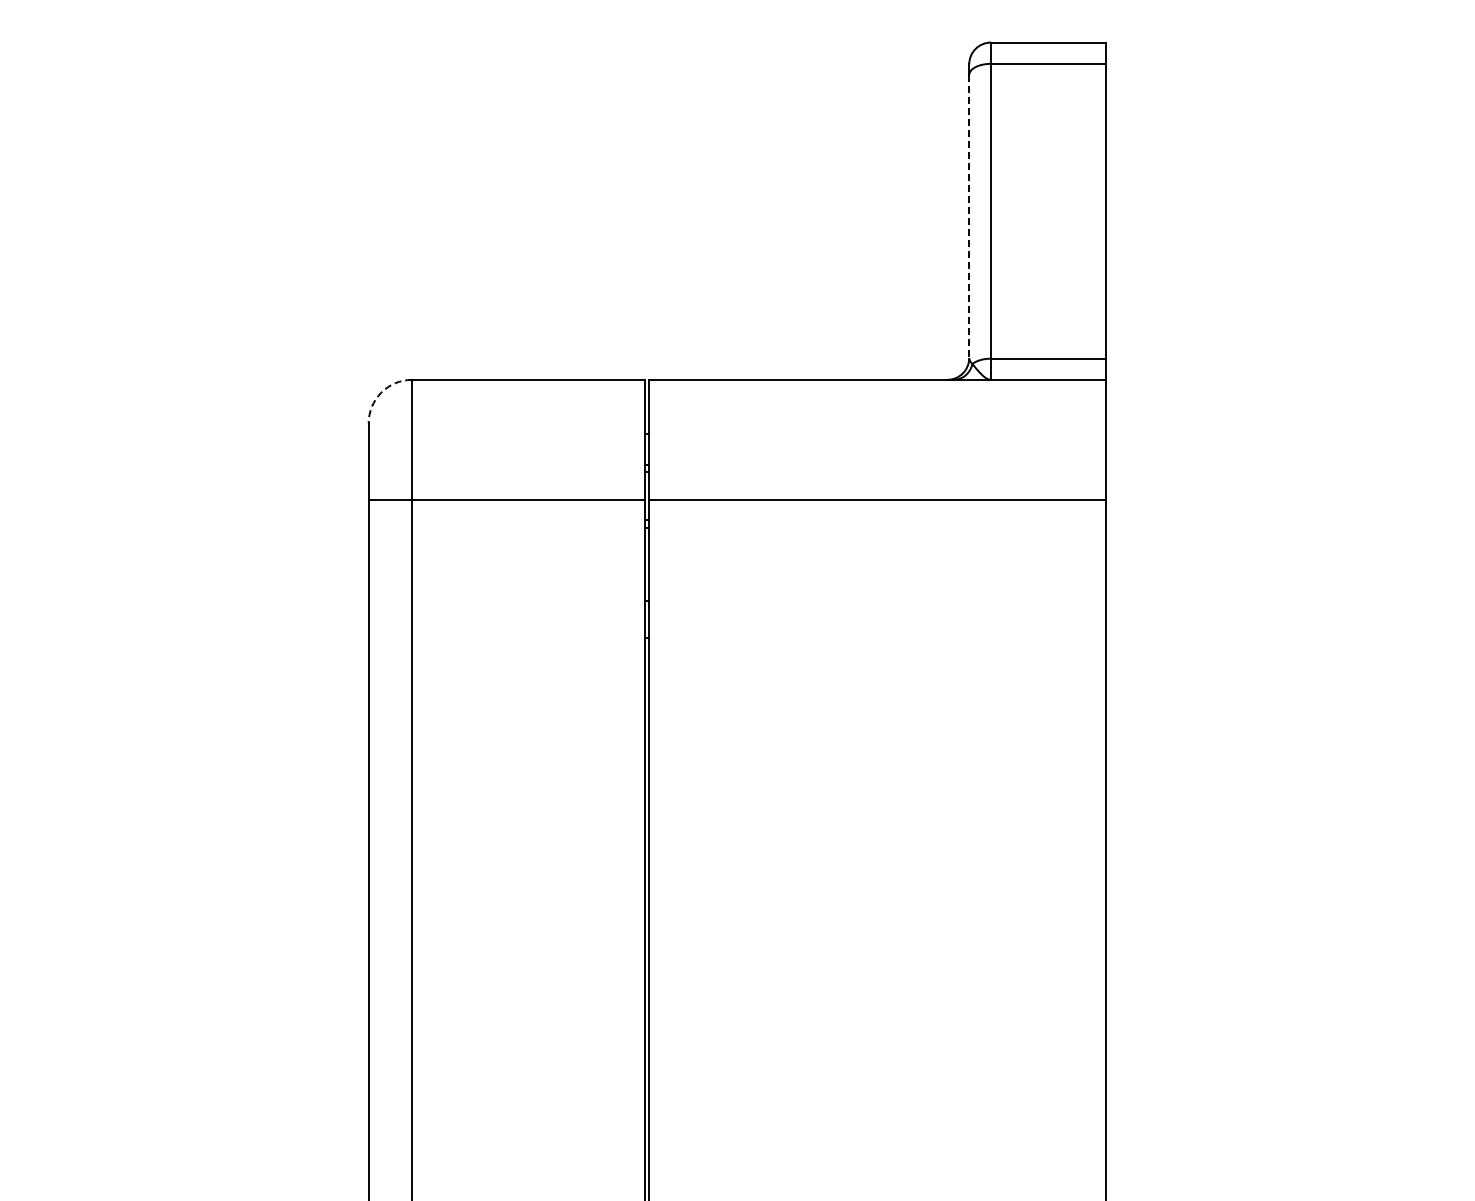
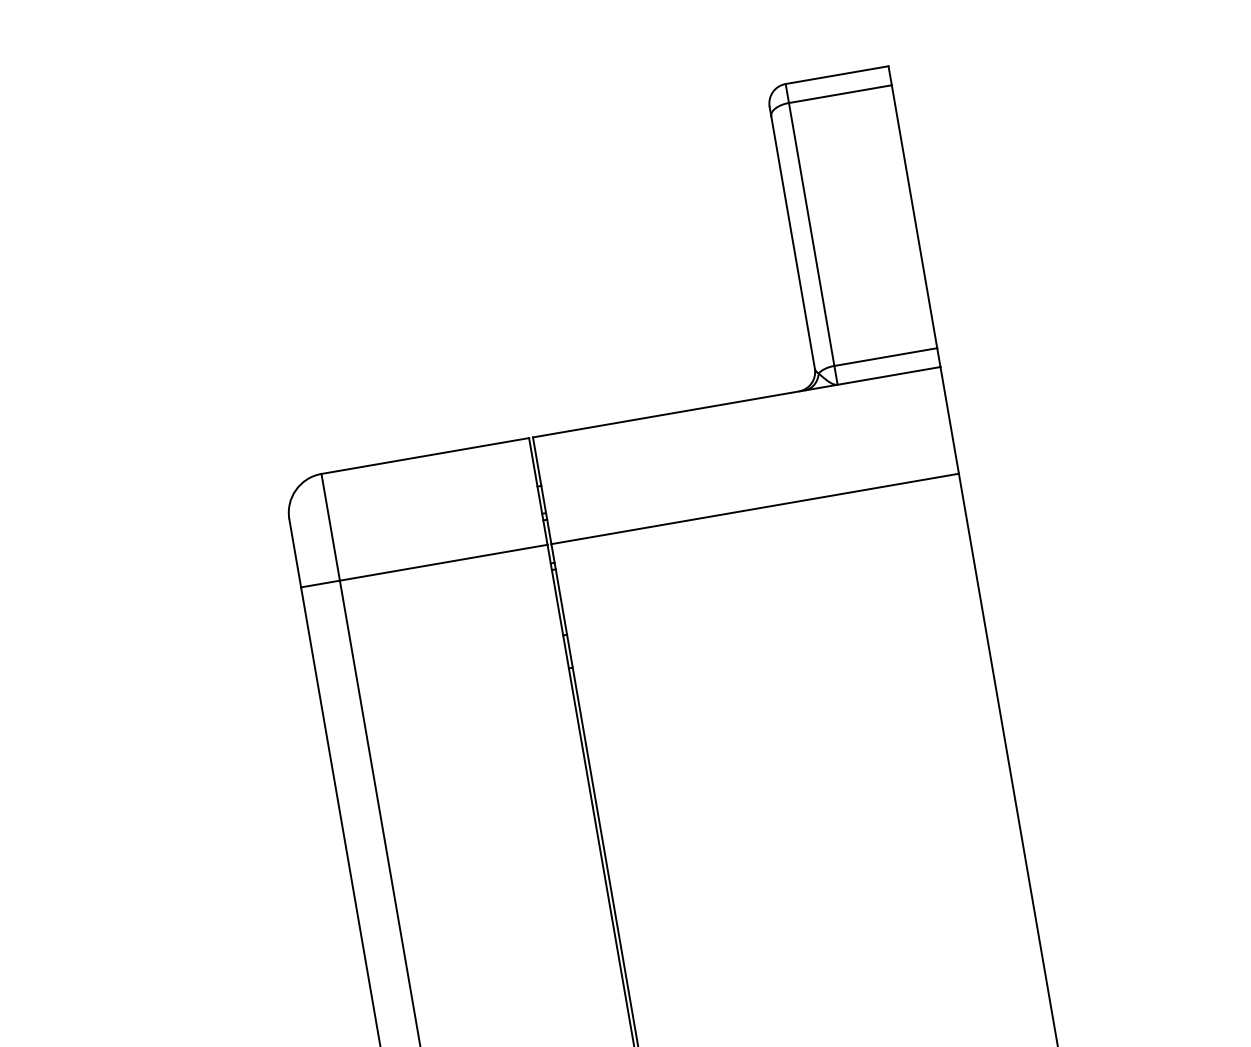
line: (969, 216) -> (793, 242), dashed -> solid
arc: (381, 392) -> (296, 489), dashed -> solid

